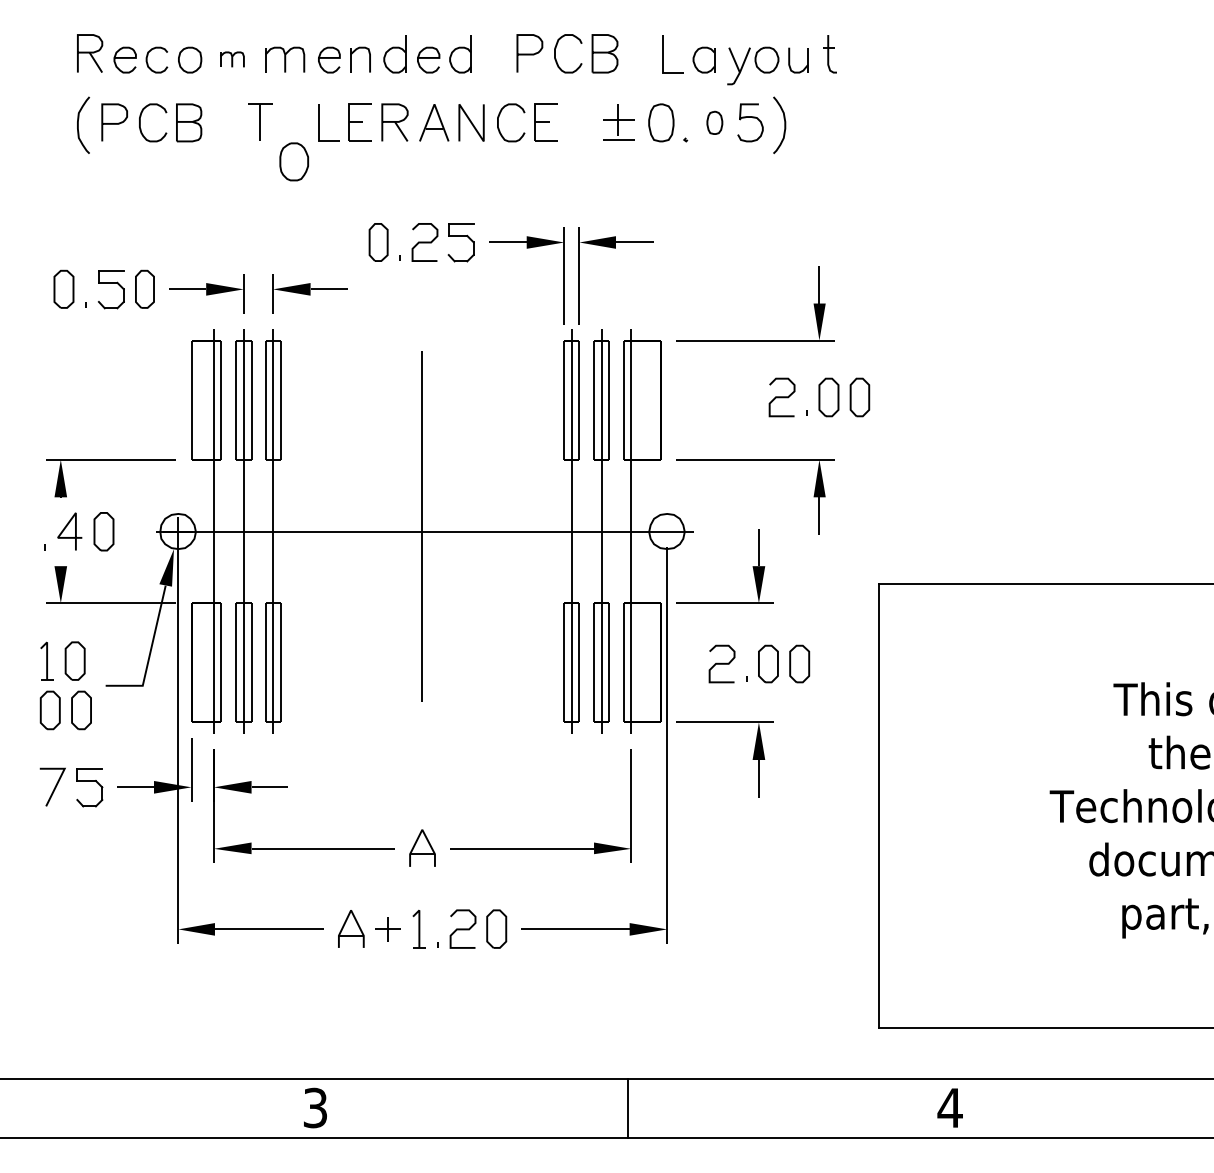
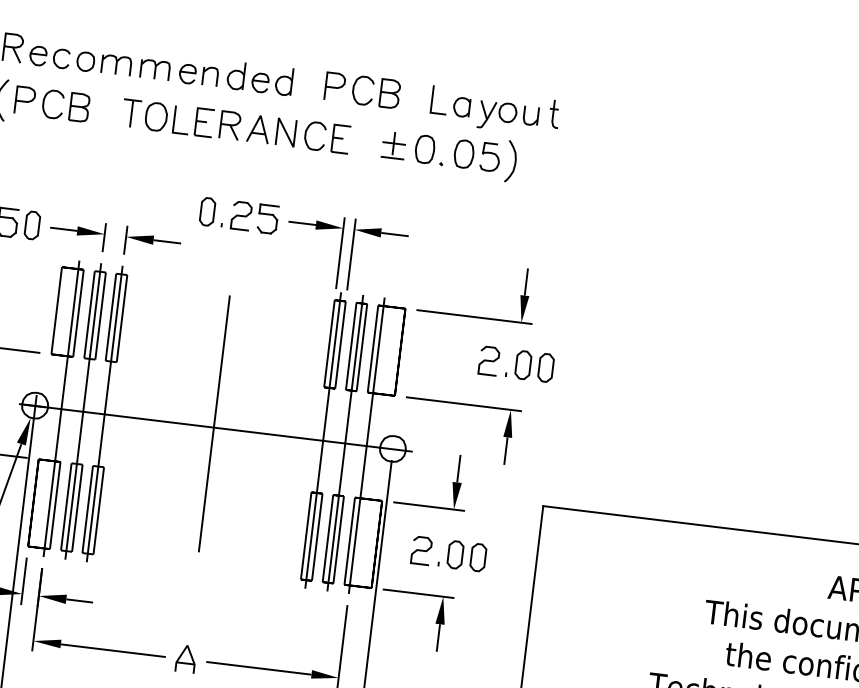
part: (232, 59) -> (116, 65), size x1.67
part: (714, 122) -> (463, 153), size x1.67
part: (294, 161) -> (156, 116), moved

